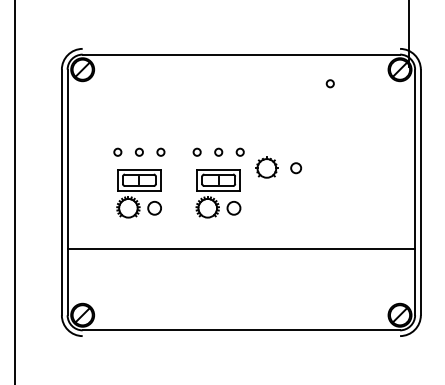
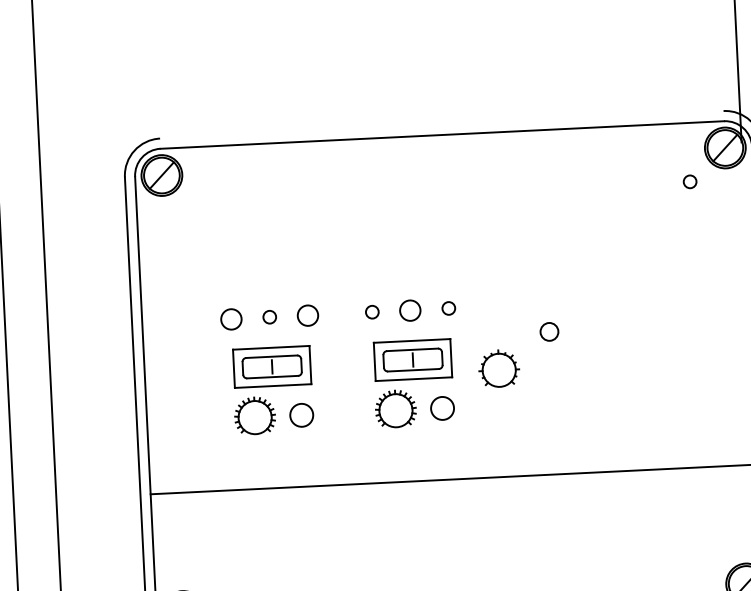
circle: (329, 83) -> (688, 181), moved
circle: (117, 151) -> (230, 317), size x1.6
circle: (160, 151) -> (307, 313), size x1.6
circle: (218, 151) -> (410, 308), size x1.6
part: (266, 167) -> (498, 368), moved

